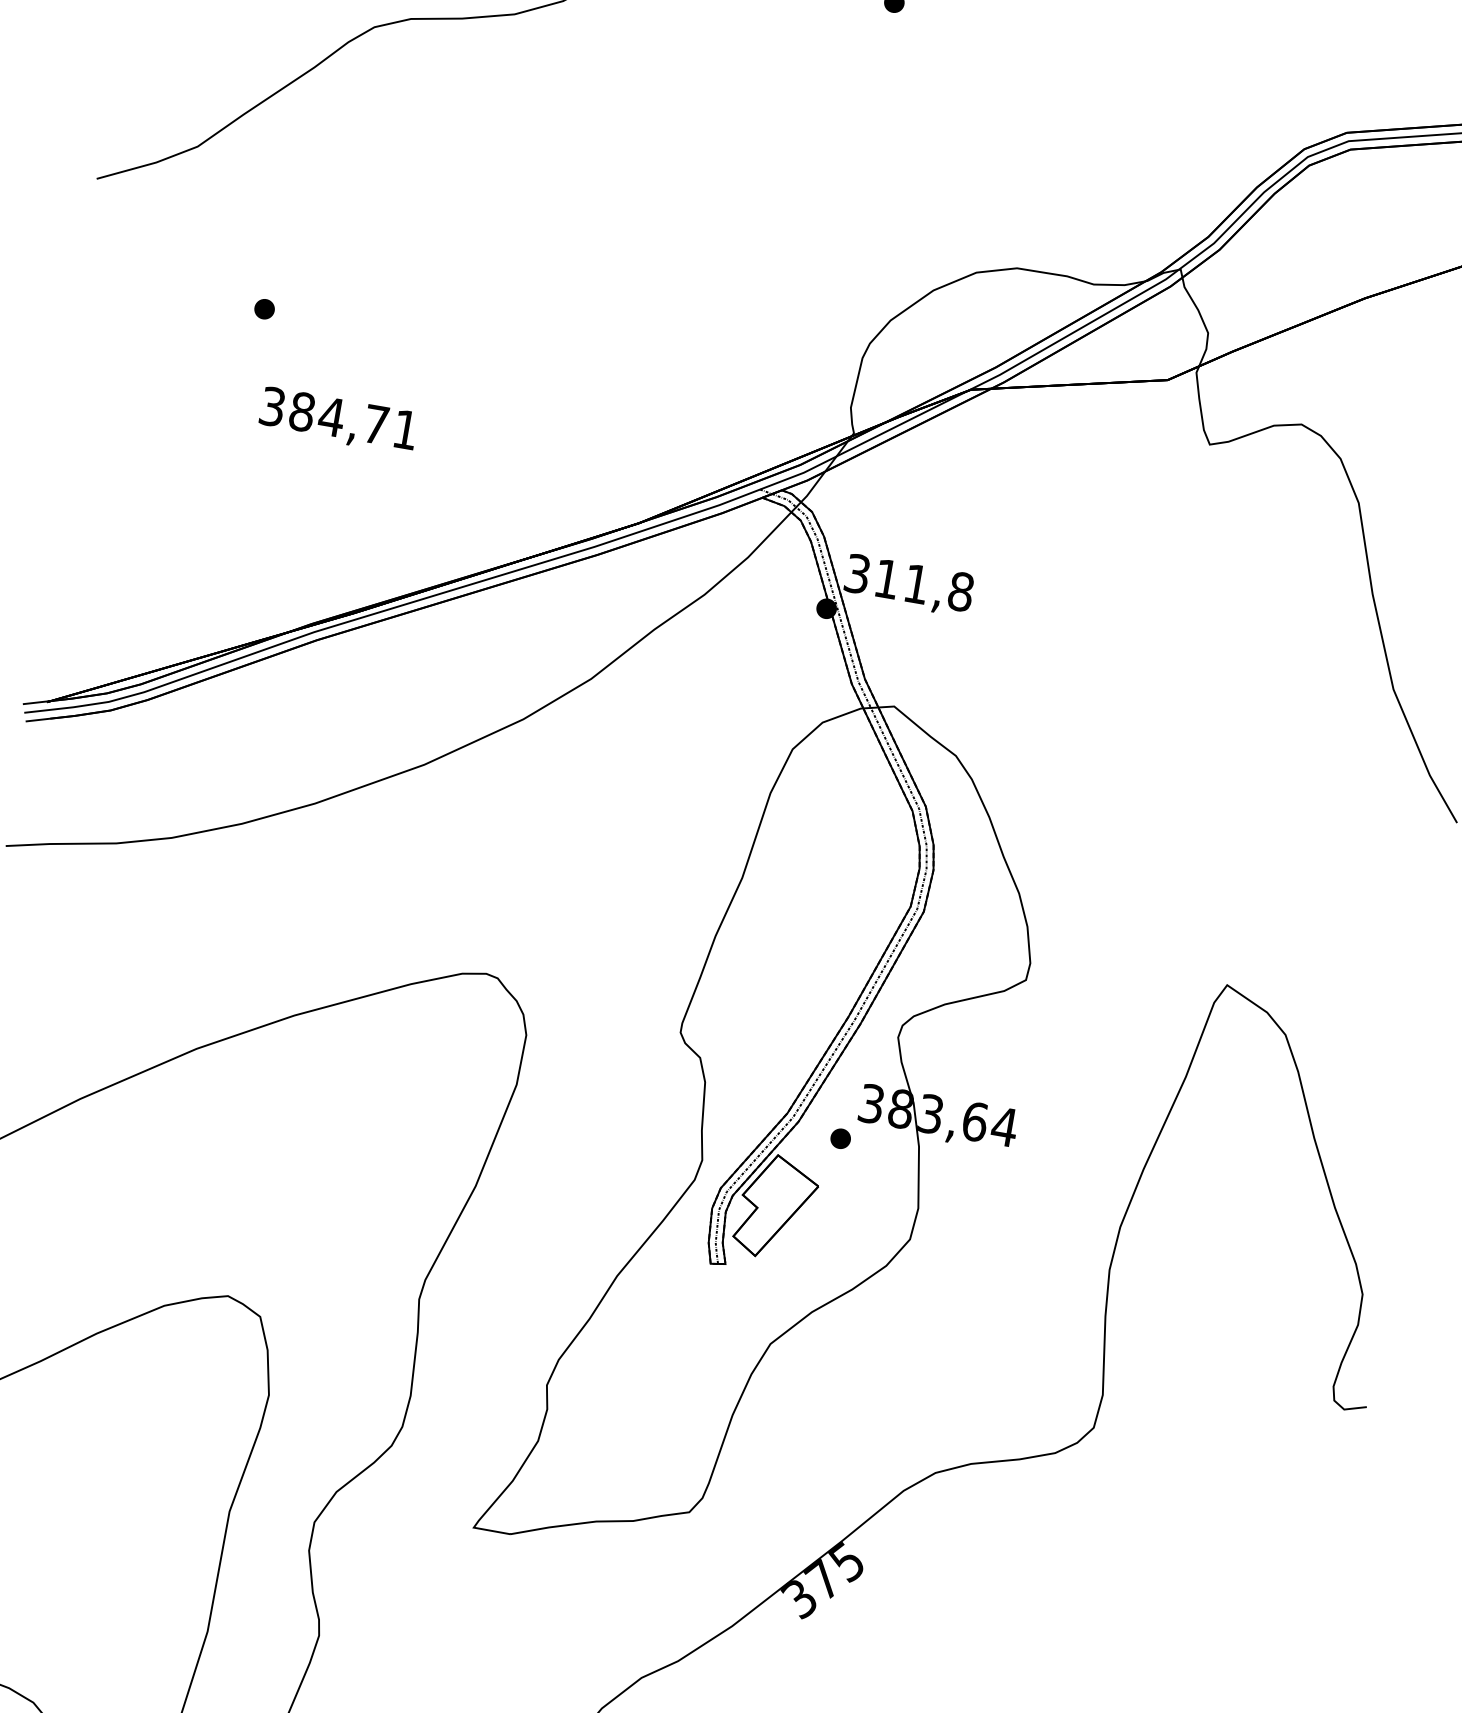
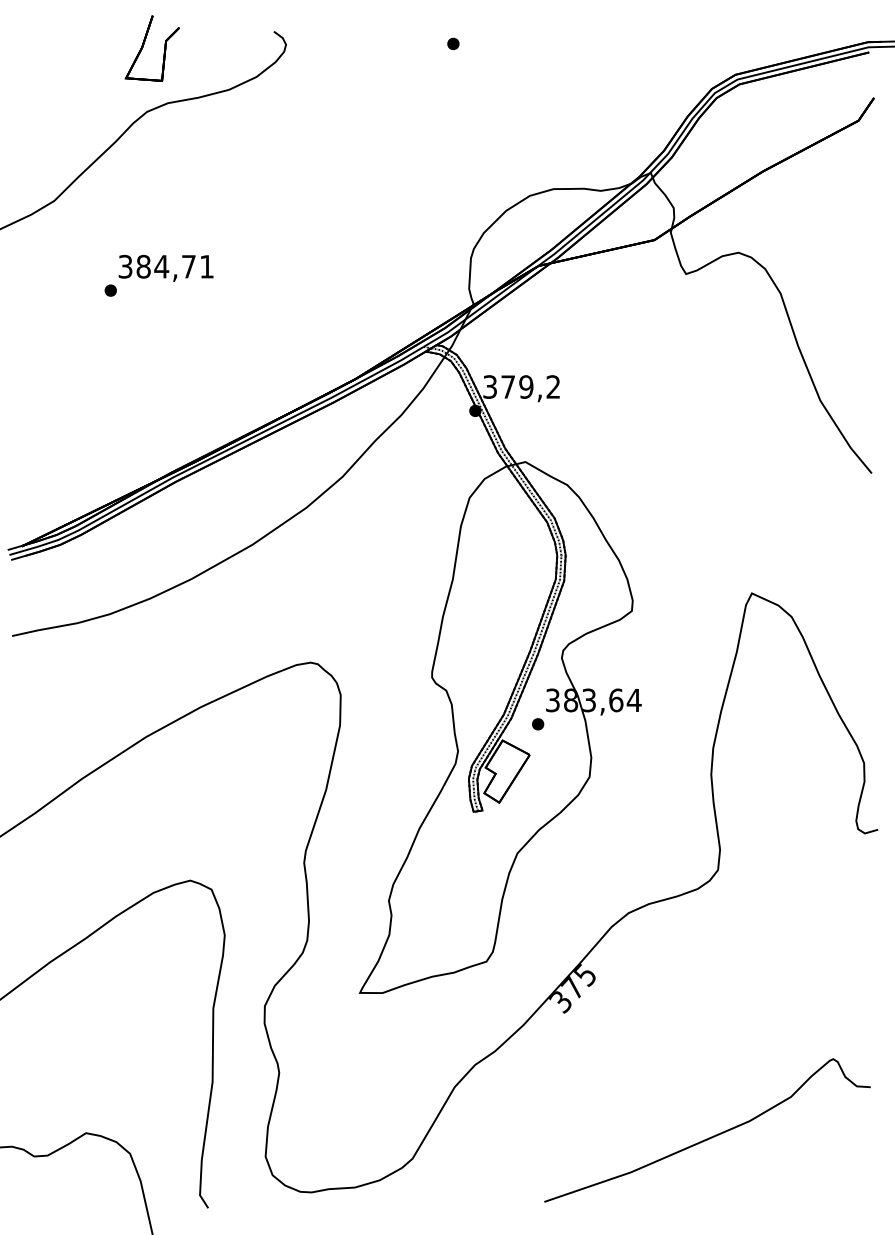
text: (337, 419) -> (165, 267), moved
text: (923, 584) -> (530, 386), 311,8 -> 379,2

